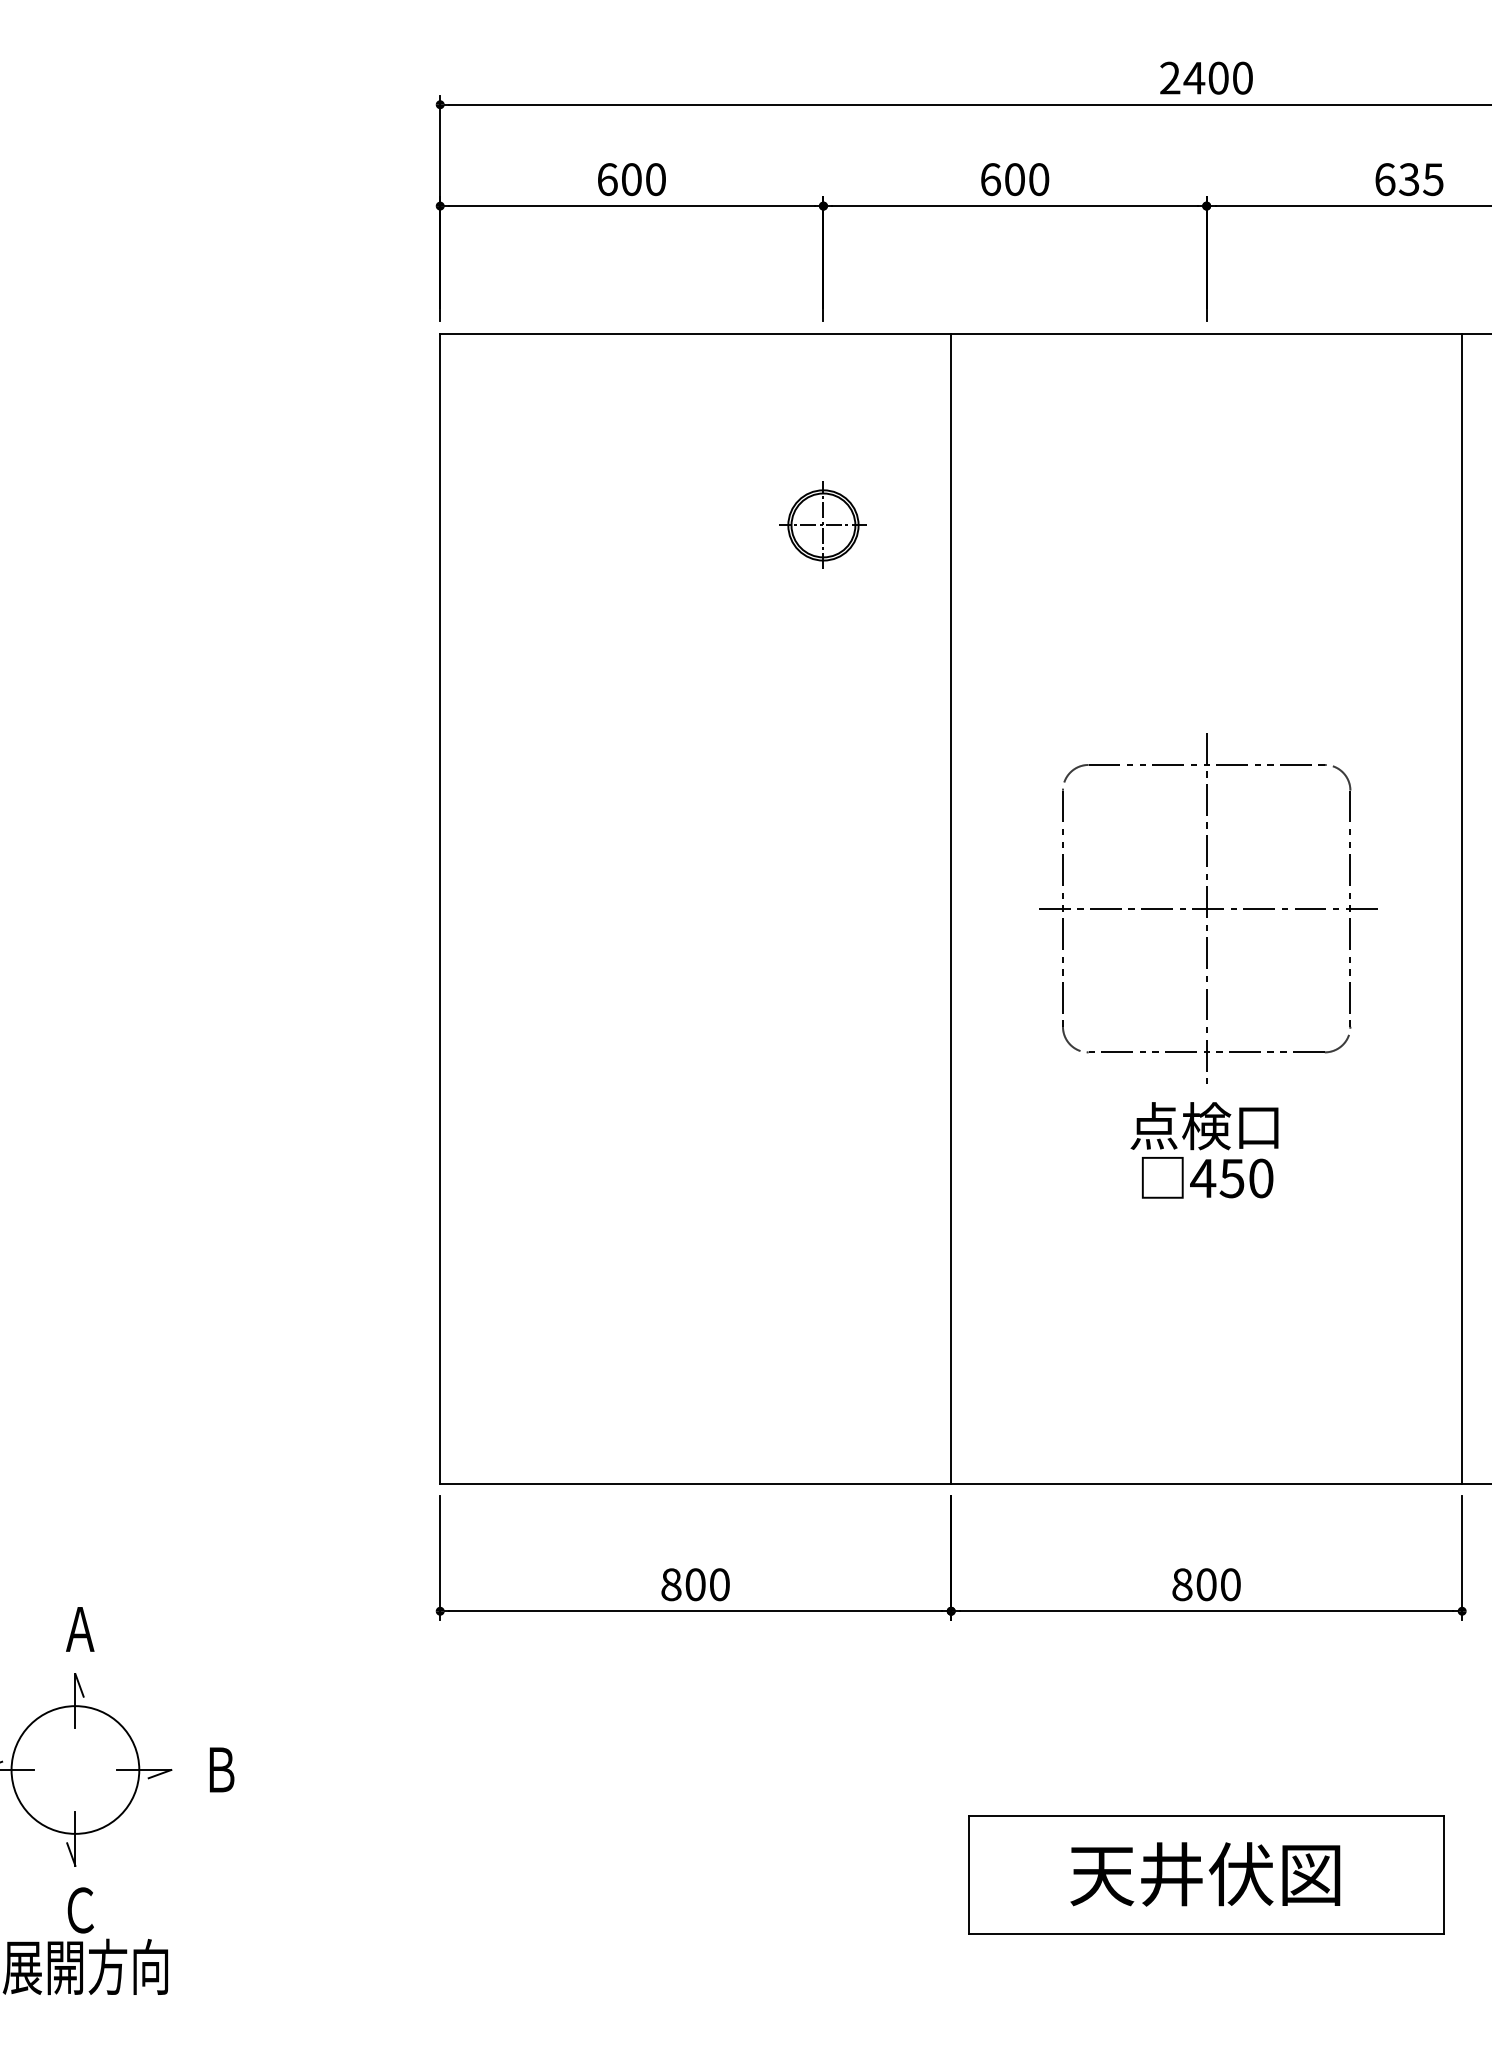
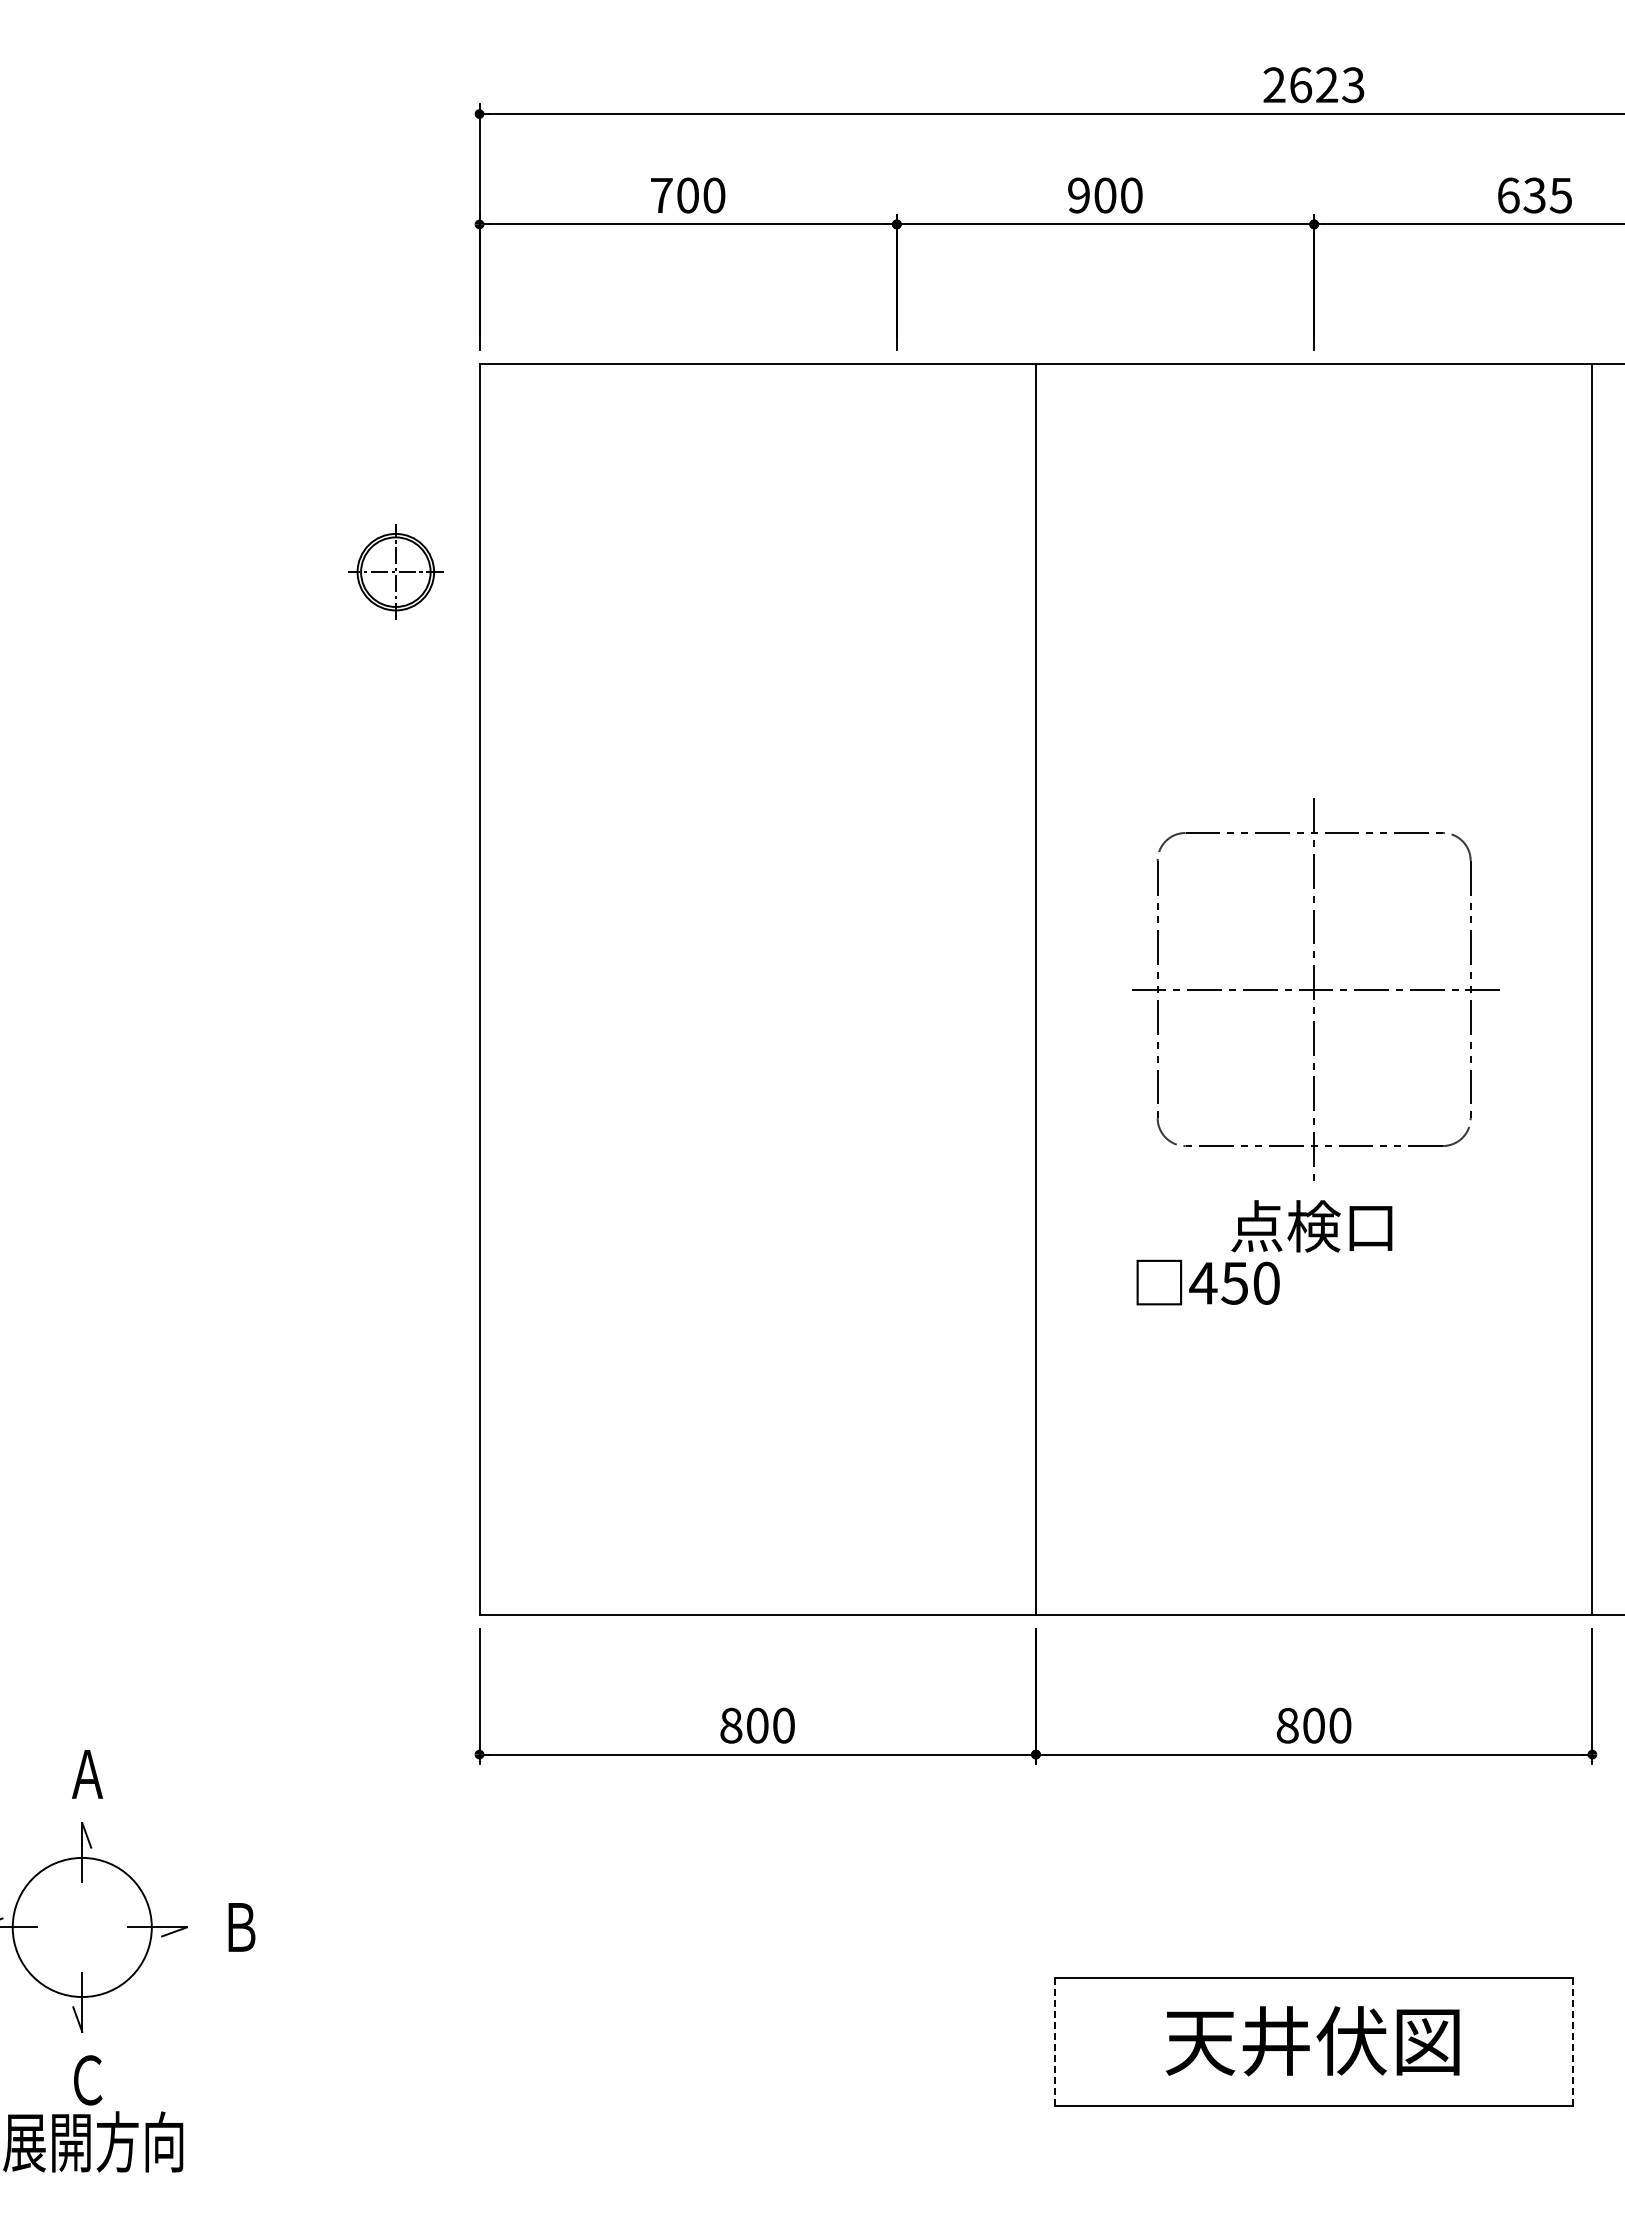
text: (1218, 78) -> (1326, 85), 2400 -> 2623
text: (607, 179) -> (661, 195), 600 -> 700
text: (991, 179) -> (1079, 195), 600 -> 900
part: (823, 524) -> (395, 571), moved
text: (1206, 1177) -> (1207, 1282), moved
line: (969, 1874) -> (1055, 2041), solid -> dashed
line: (1444, 1874) -> (1573, 2041), solid -> dashed

